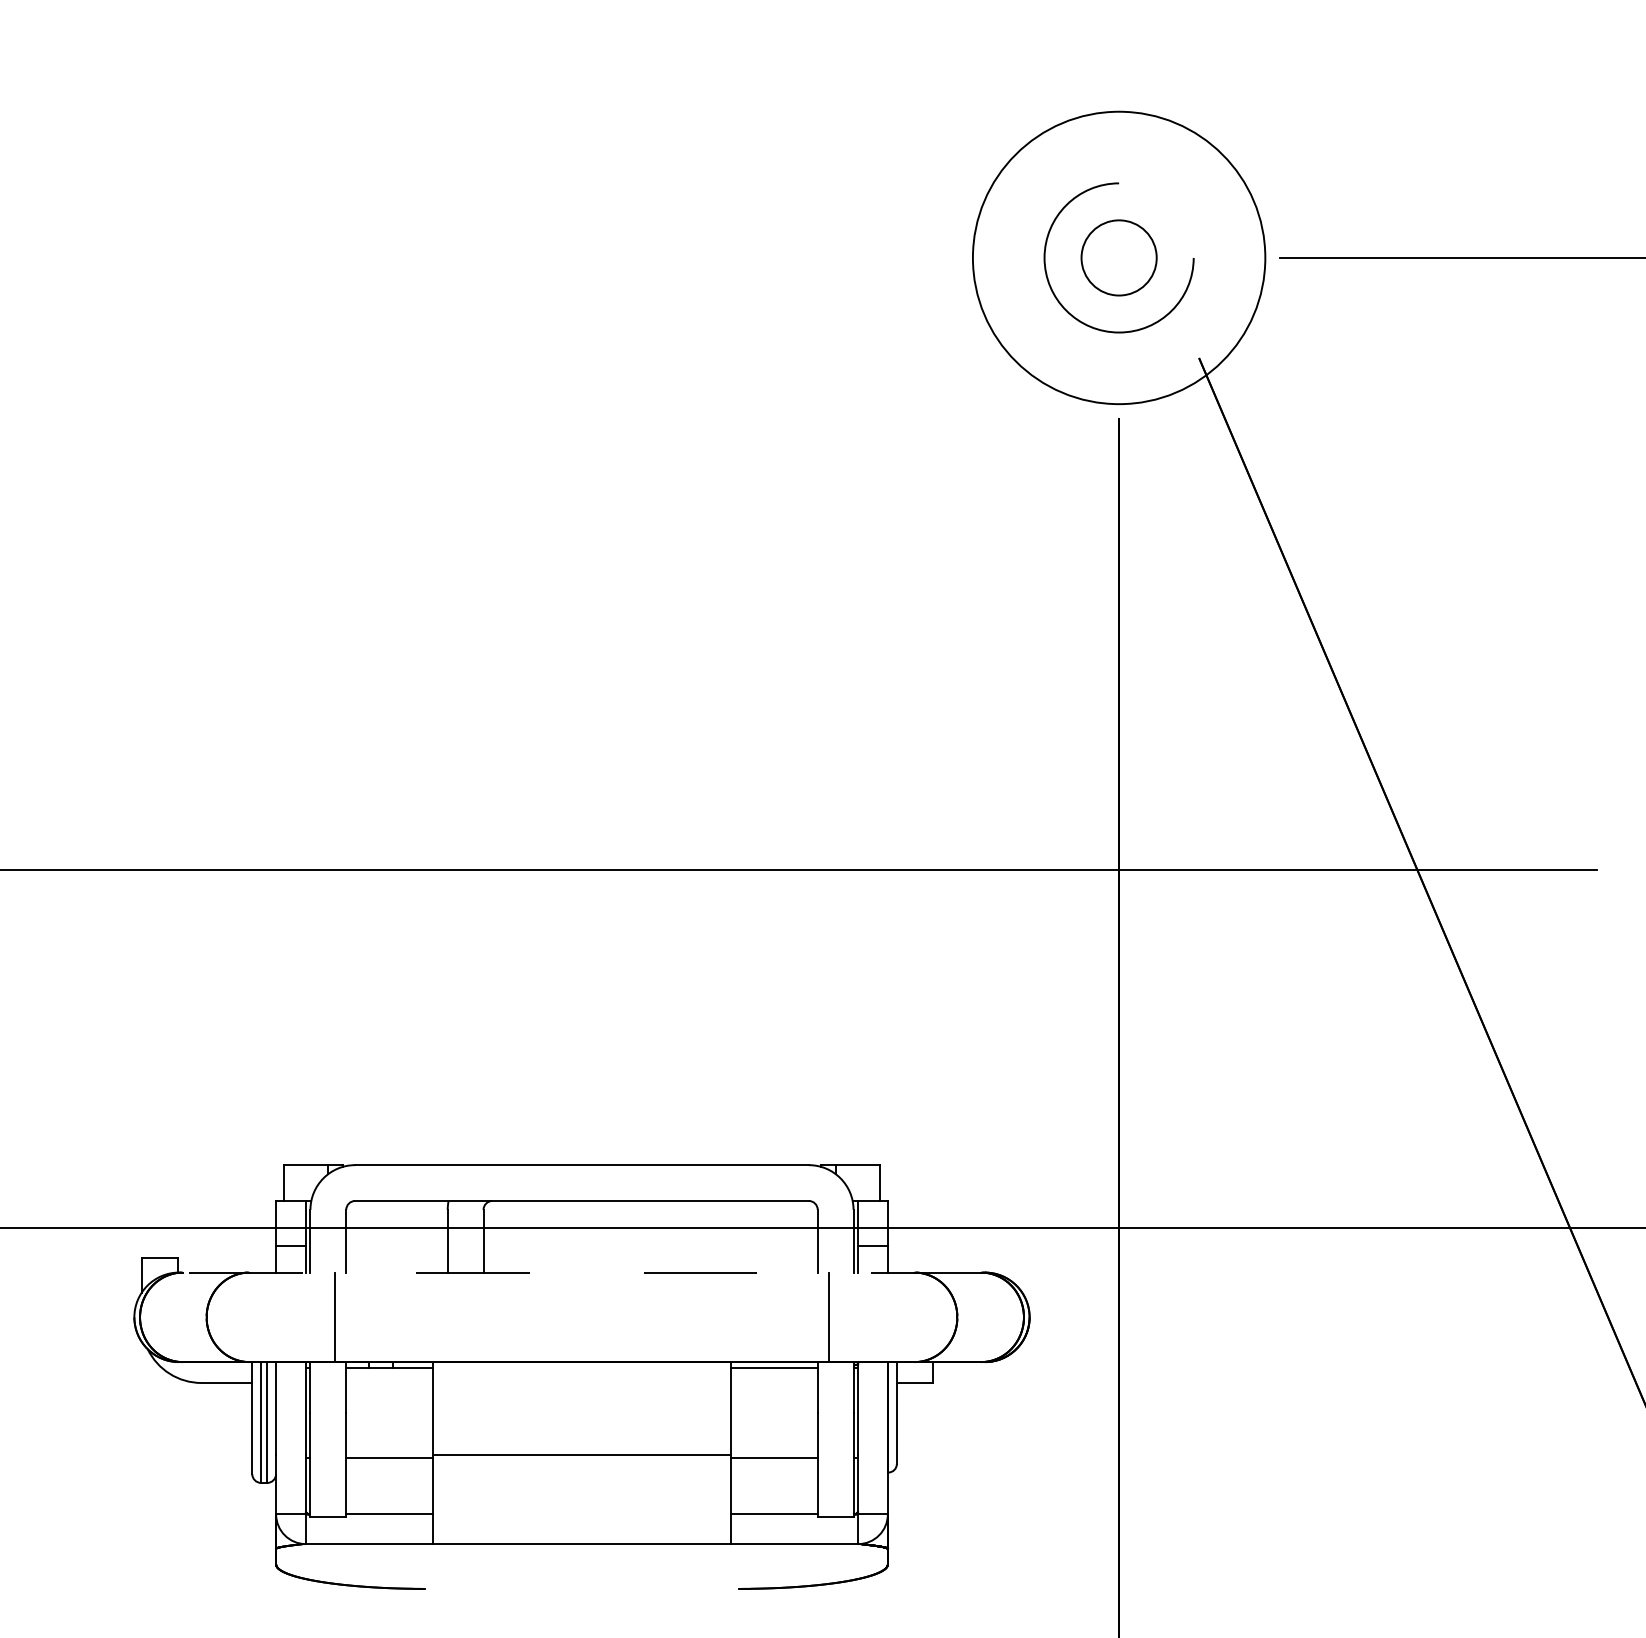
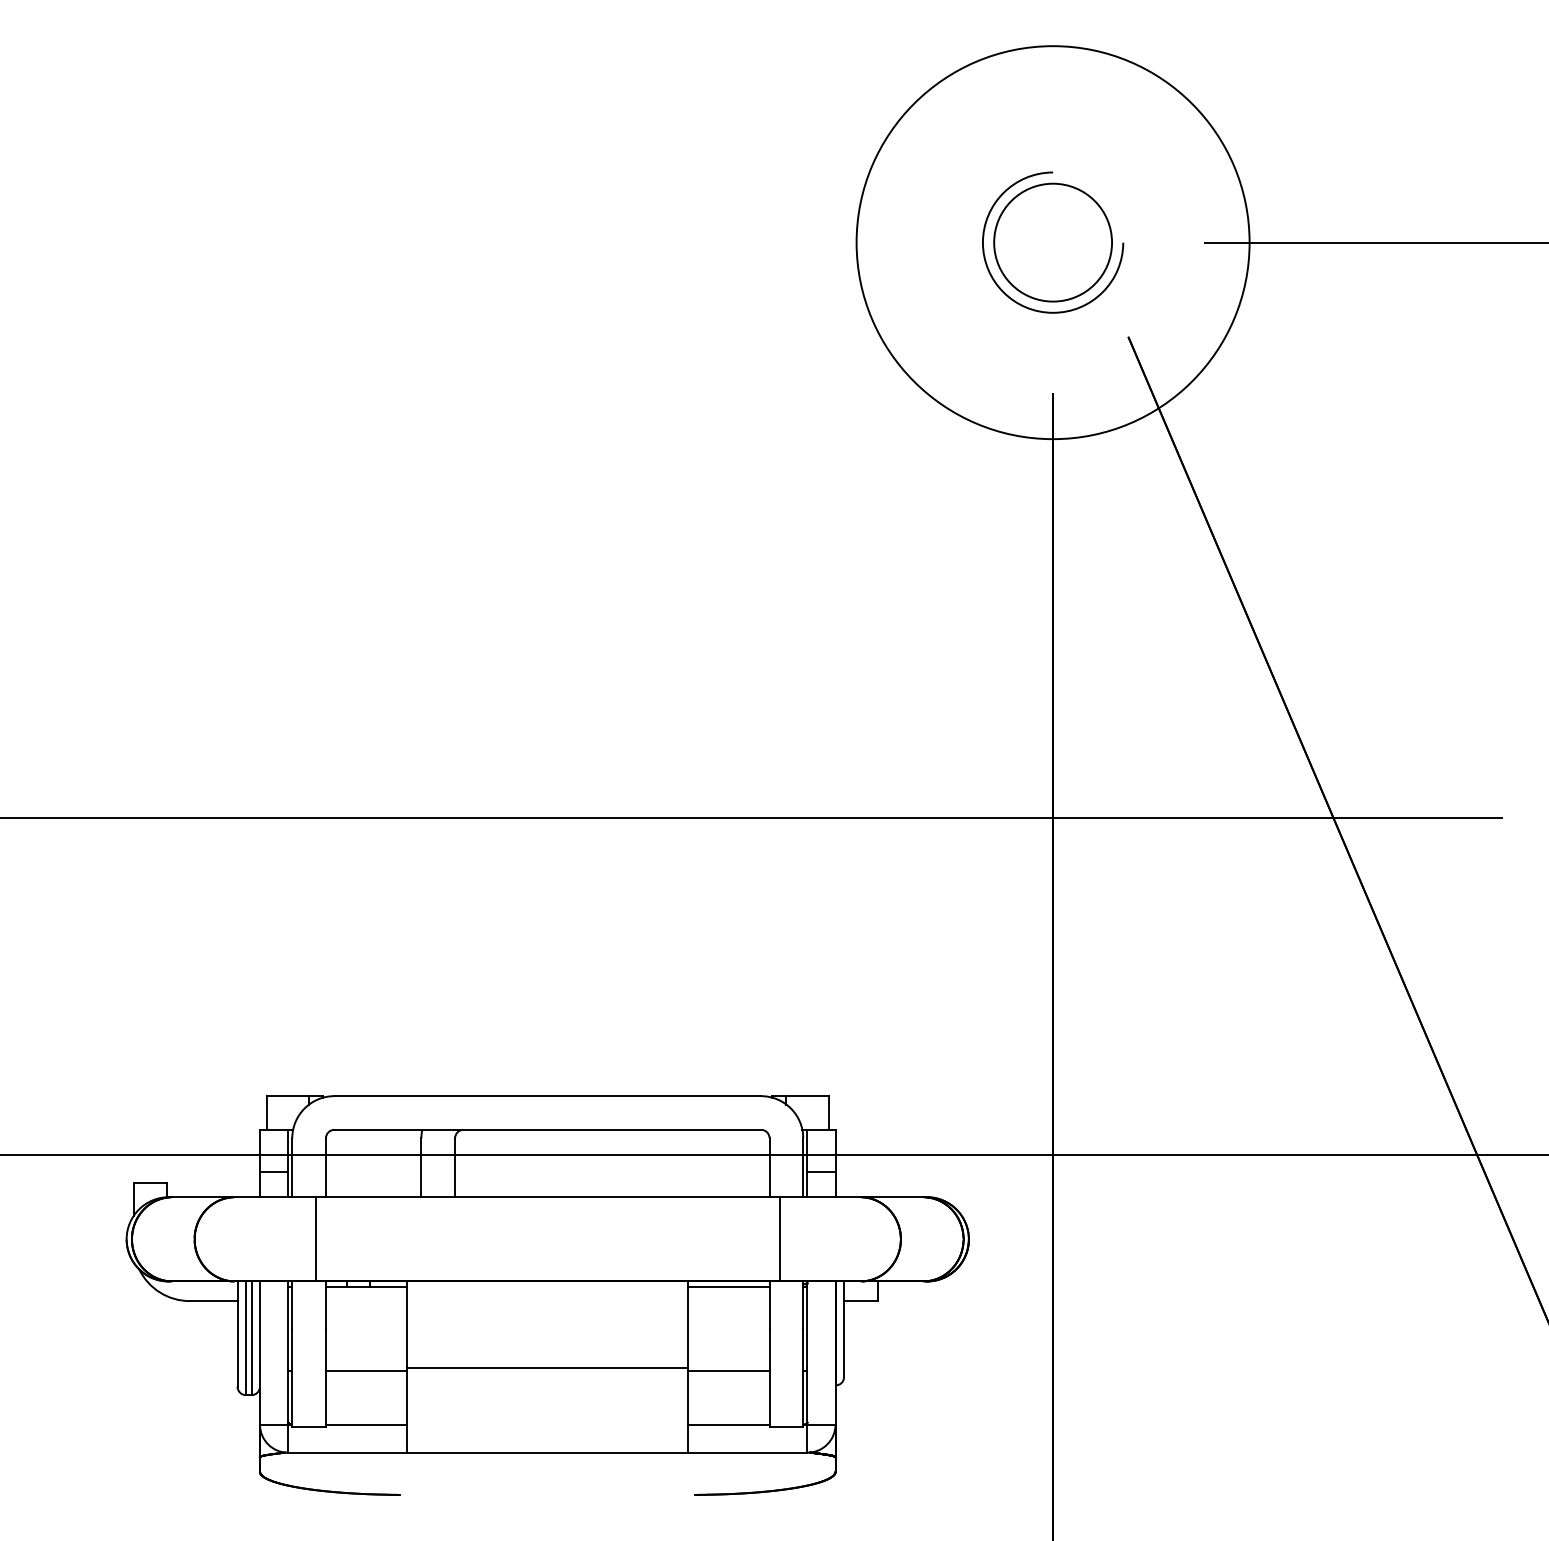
circle: (1118, 257) -> (1052, 242), size x1.43
circle: (1118, 257) -> (1052, 242), size x1.67
line: (582, 1272) -> (548, 1197), dashed -> solid

